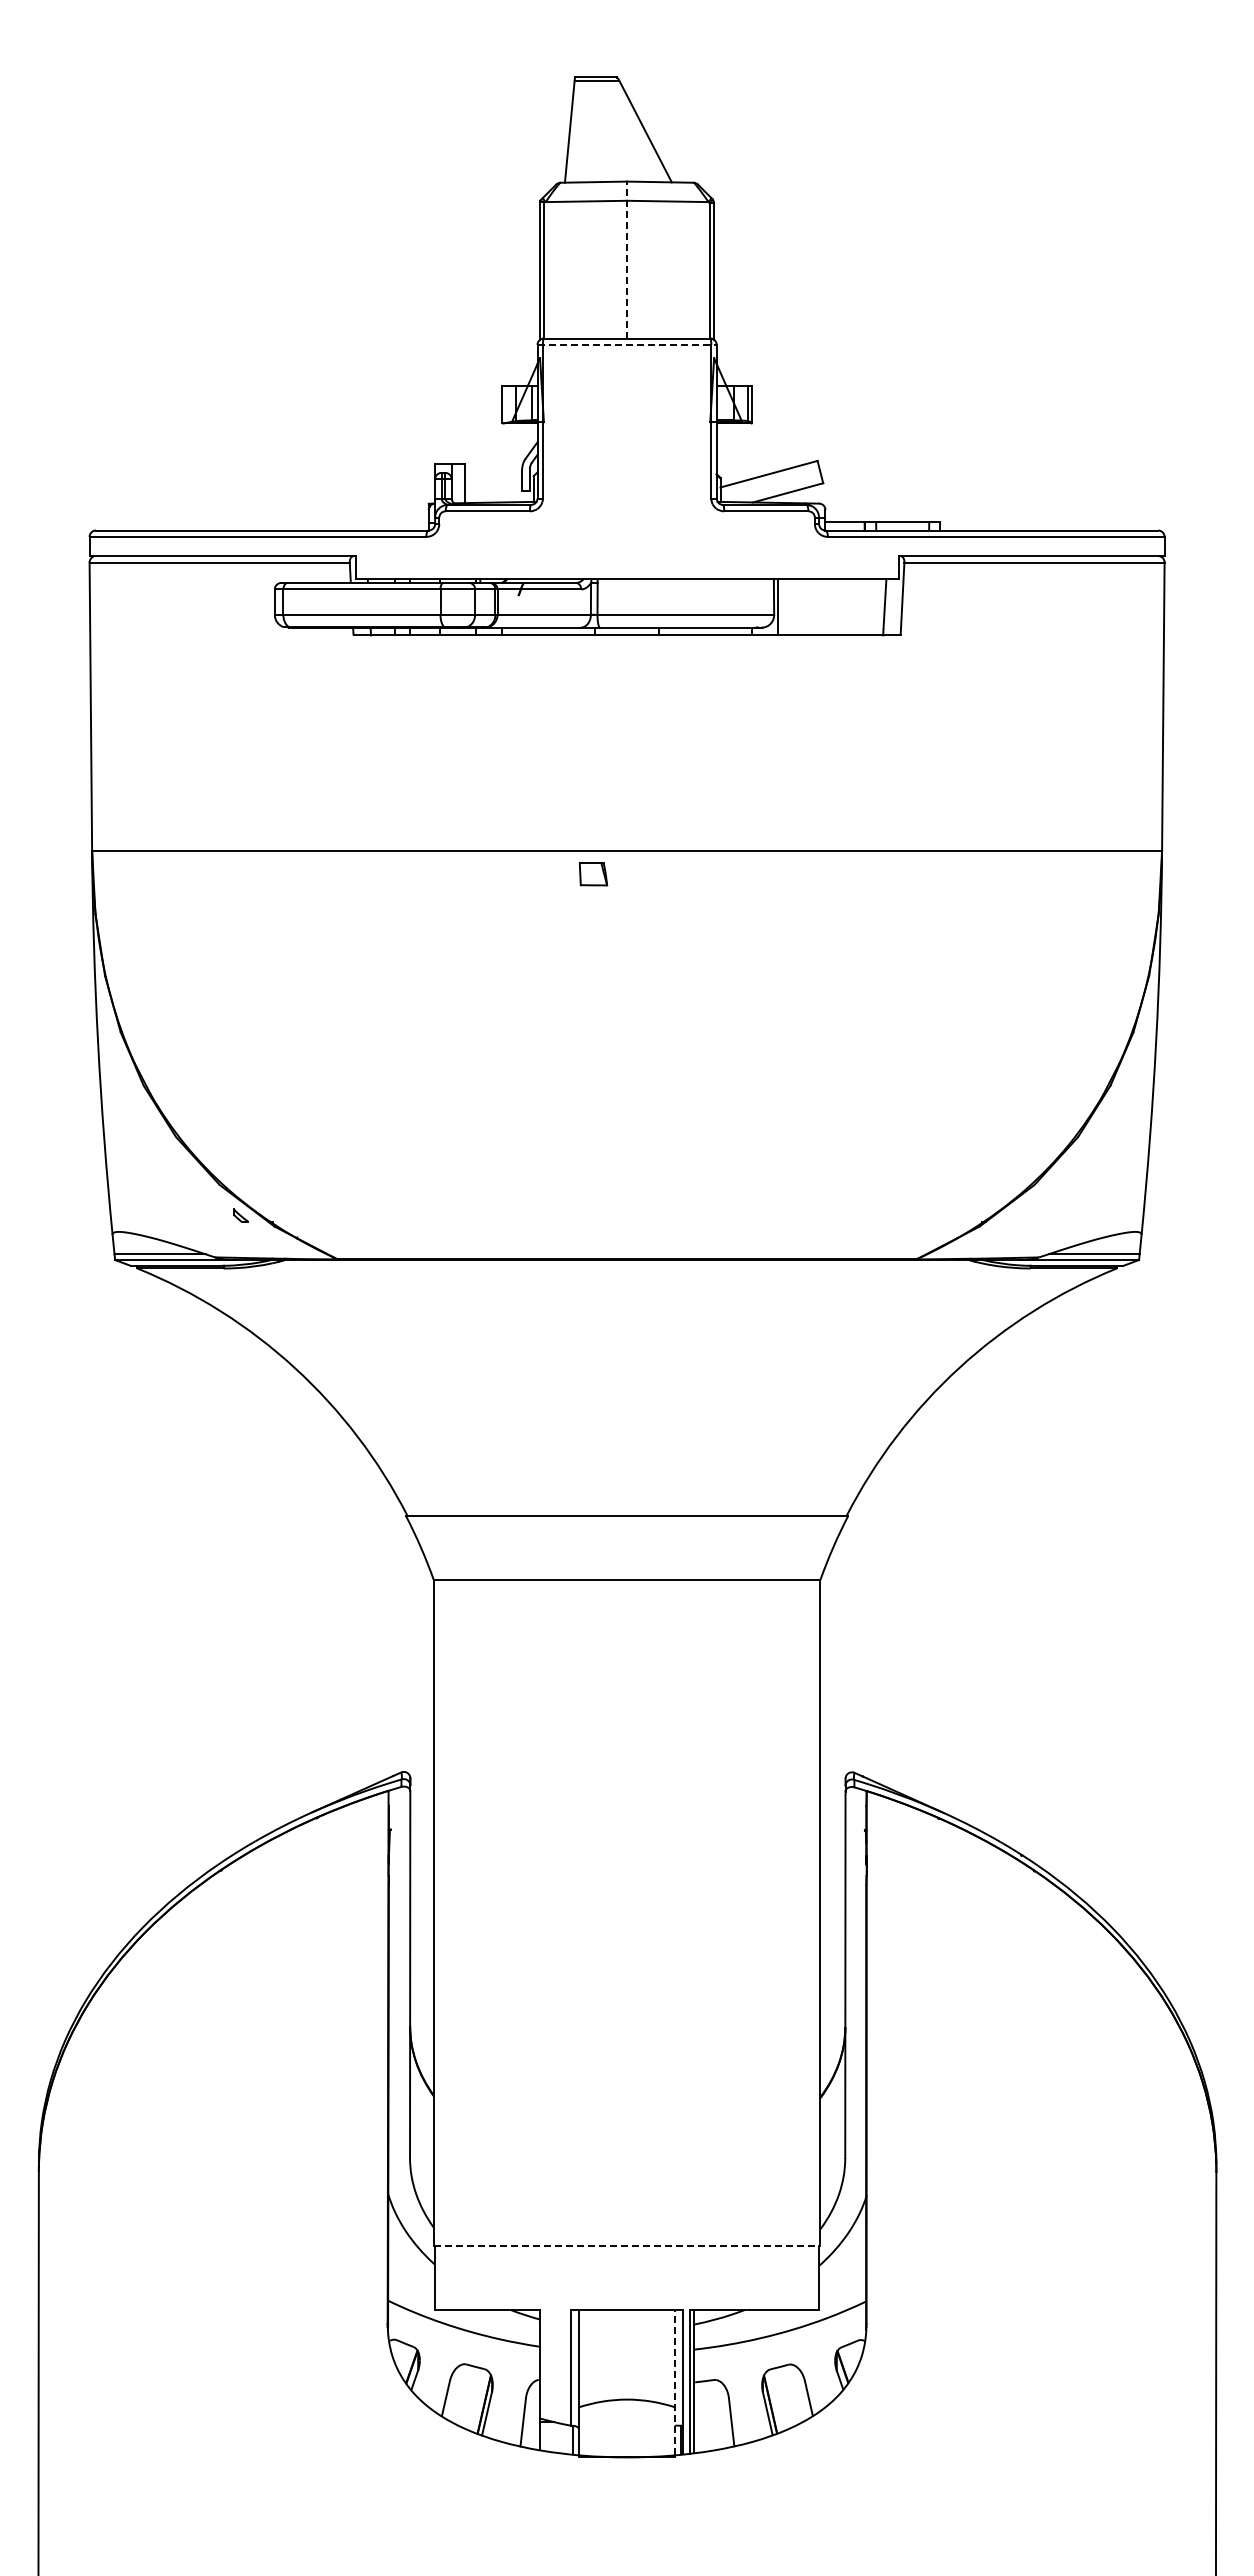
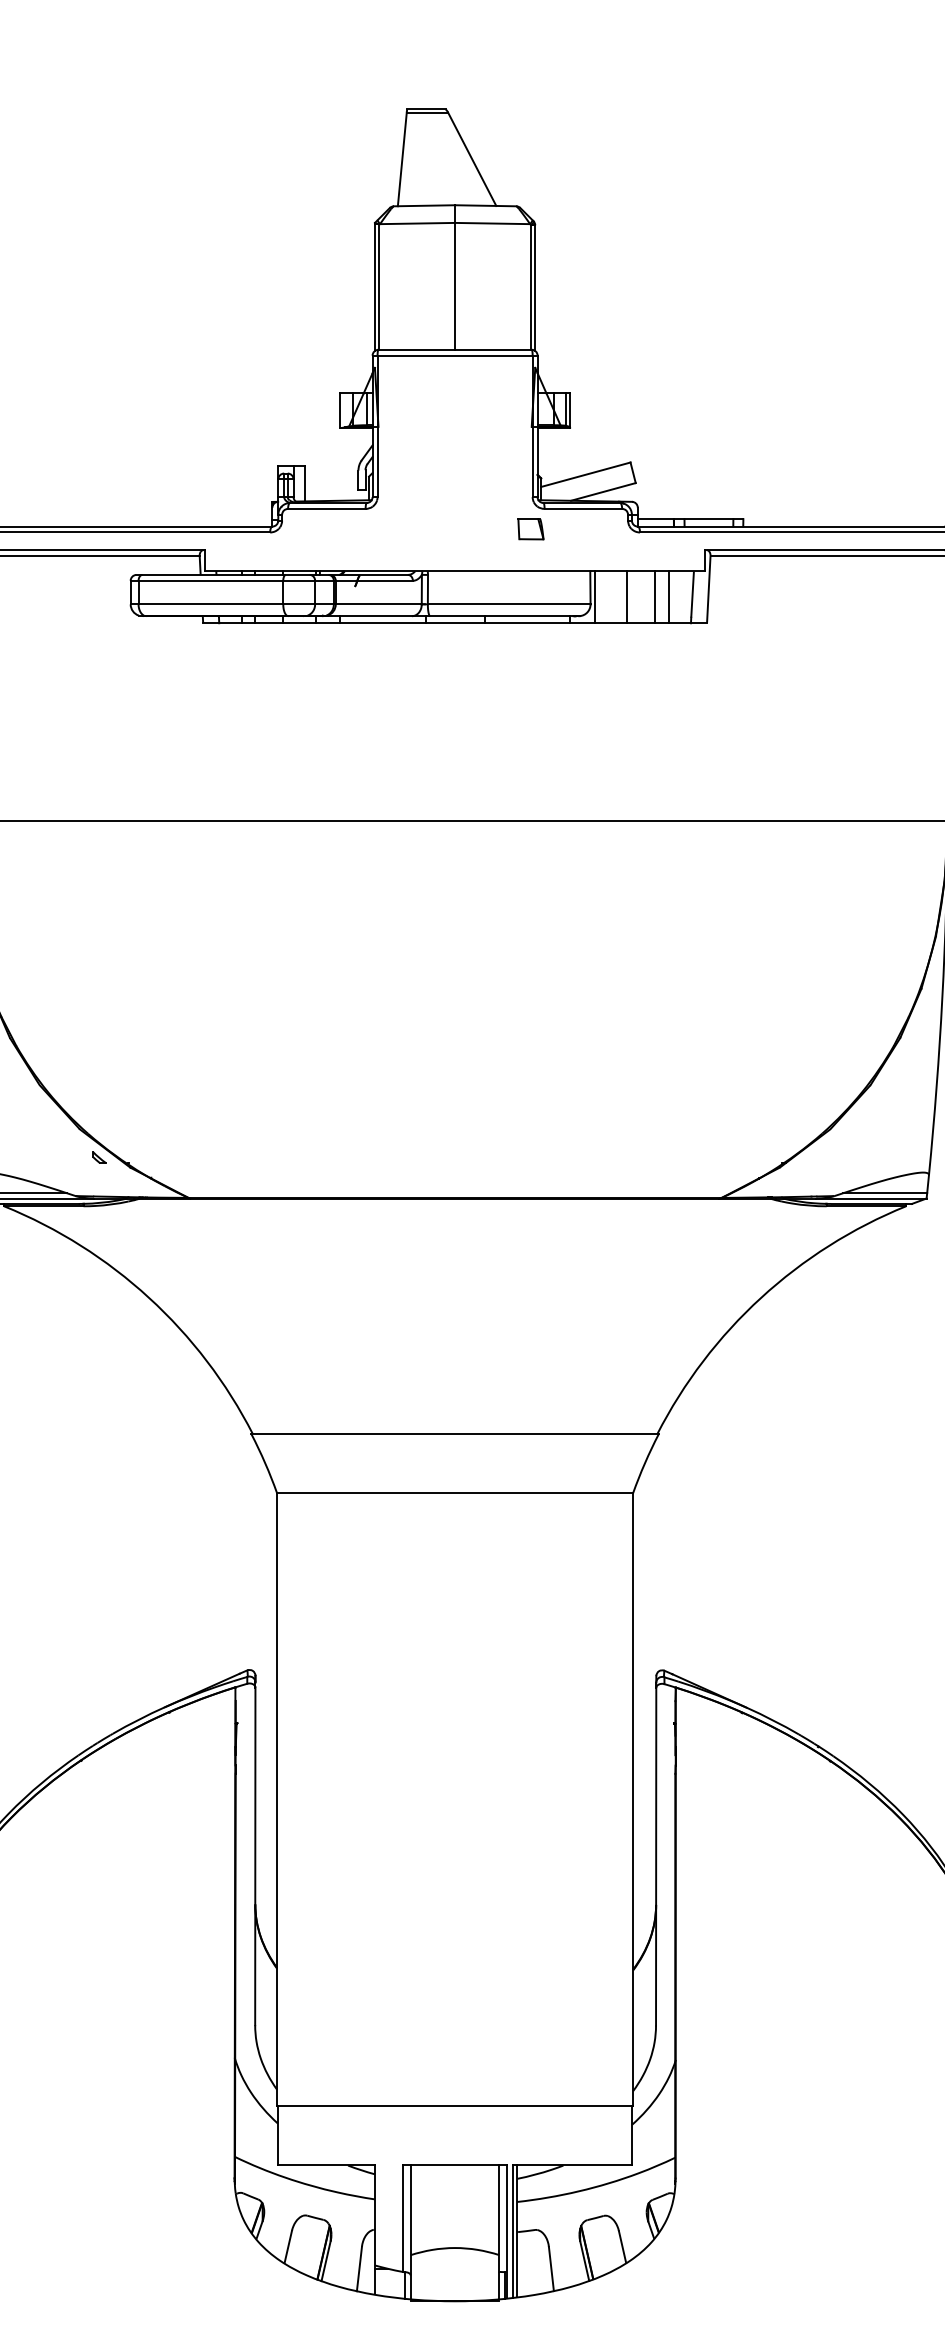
line: (627, 259) -> (455, 277), dashed -> solid
line: (627, 344) -> (455, 355), dashed -> solid
line: (814, 607) -> (627, 597), added
line: (844, 607) -> (655, 597), added
line: (859, 607) -> (669, 597), added
part: (593, 874) -> (531, 529), moved
line: (627, 2245) -> (455, 2106), dashed -> solid
line: (674, 2382) -> (498, 2232), dashed -> solid

